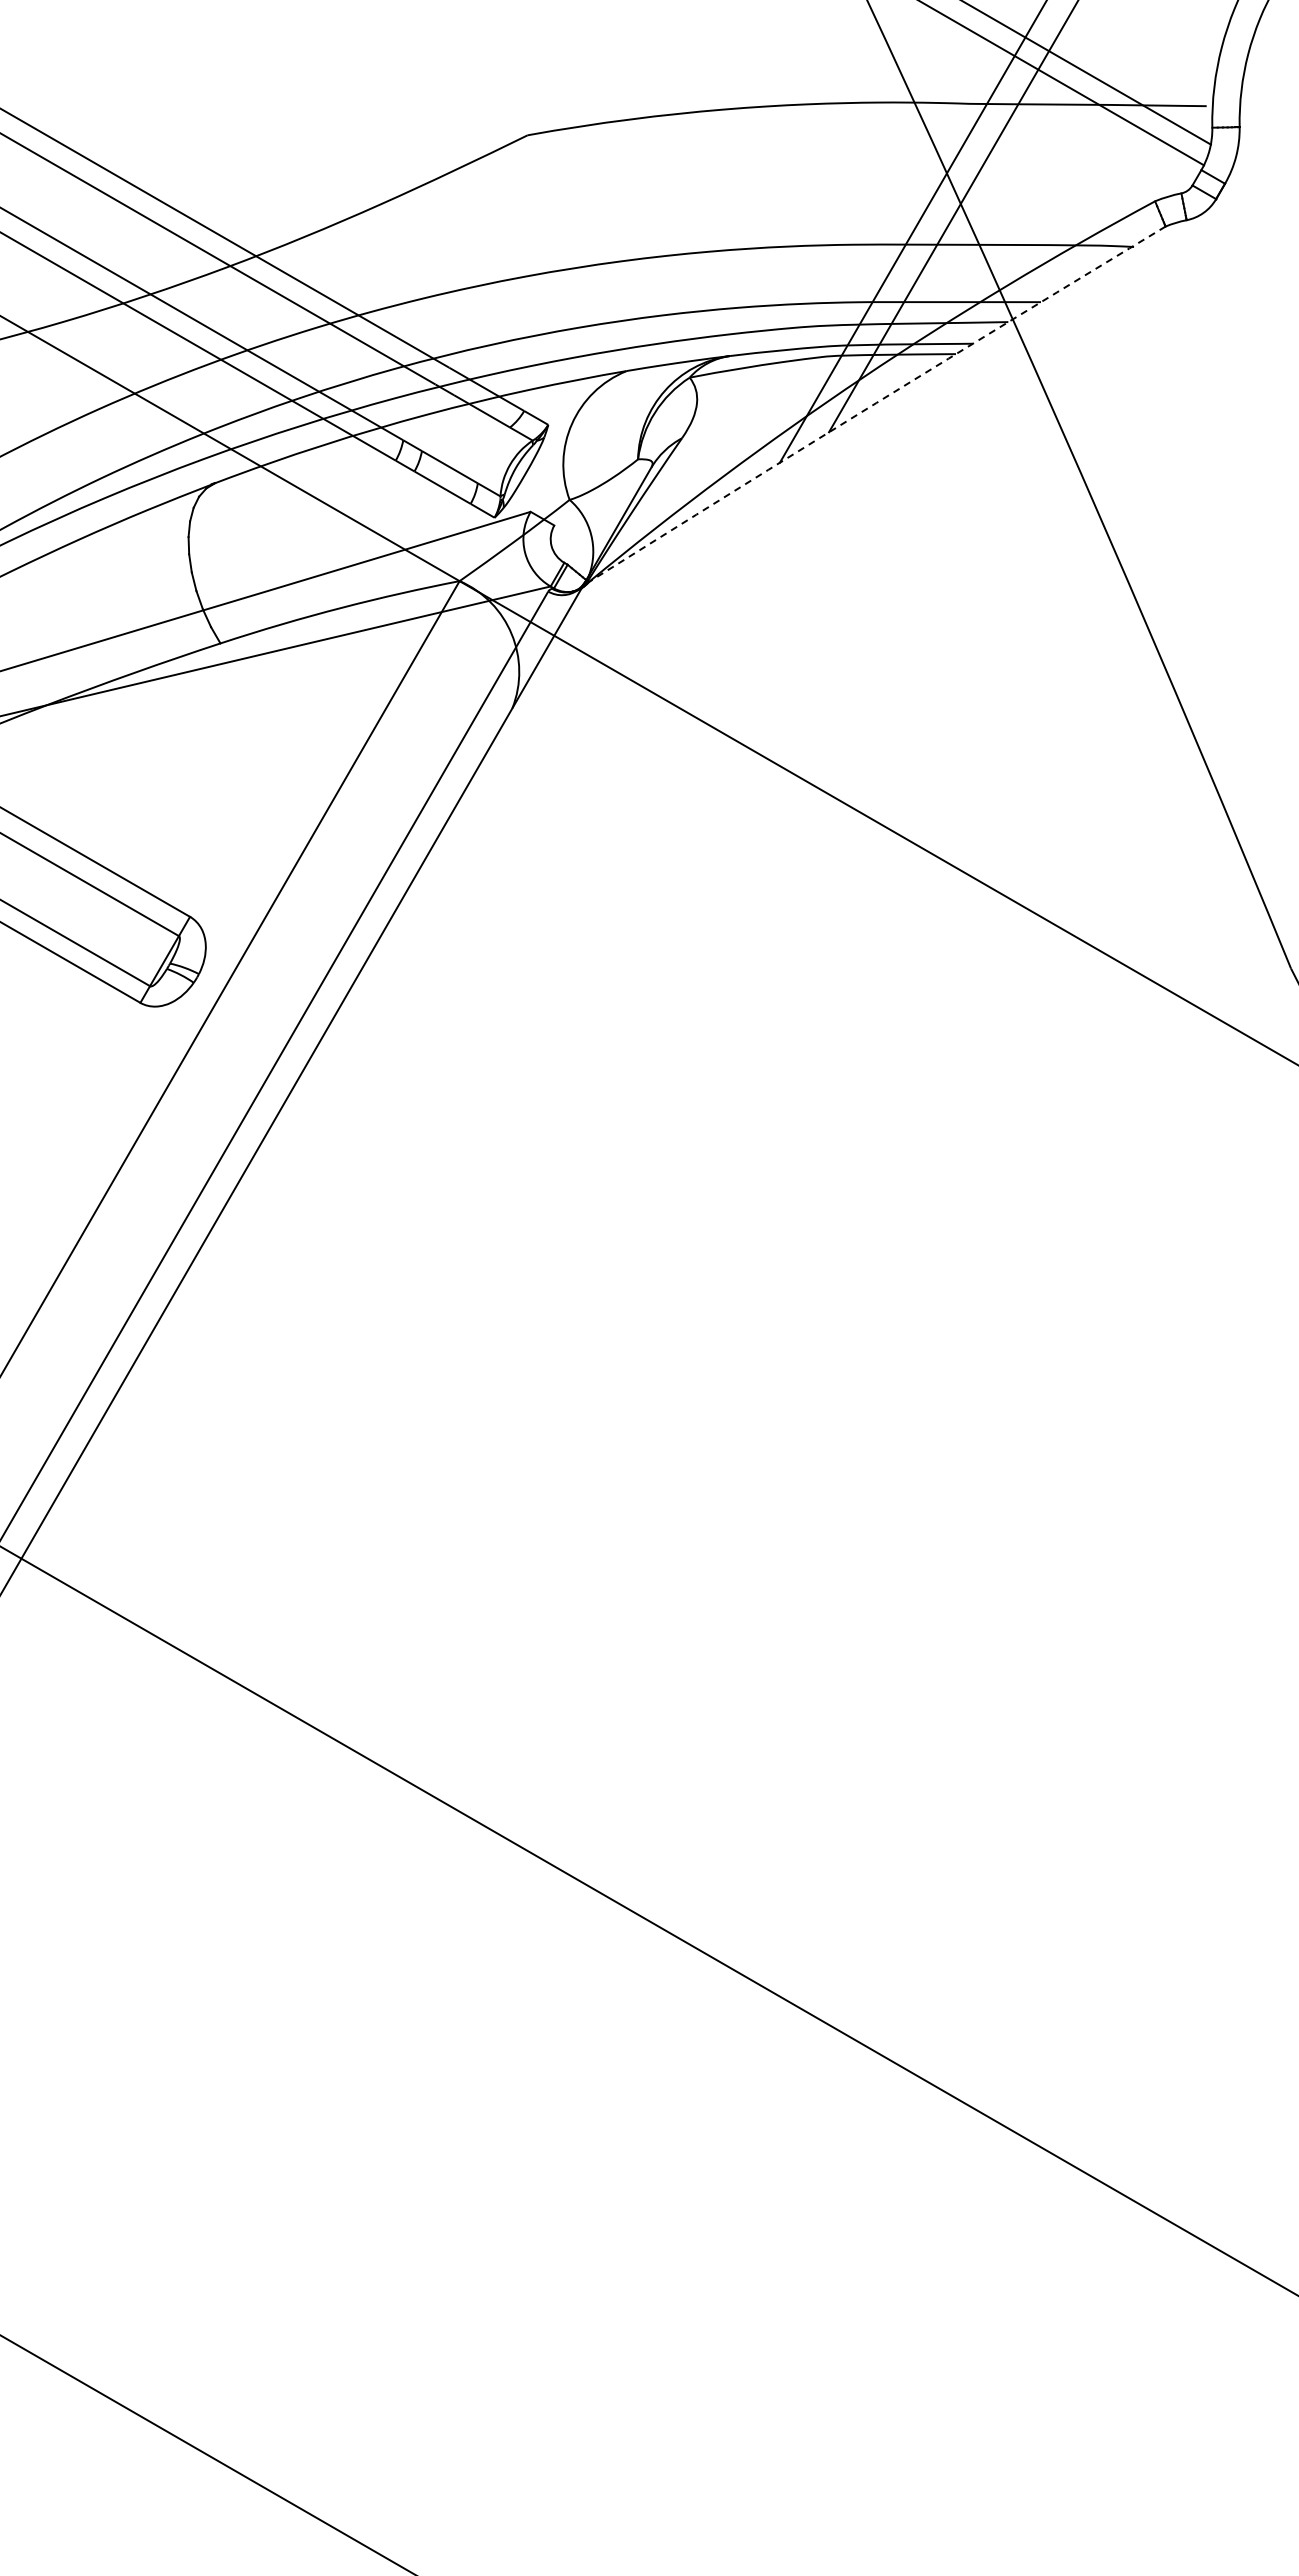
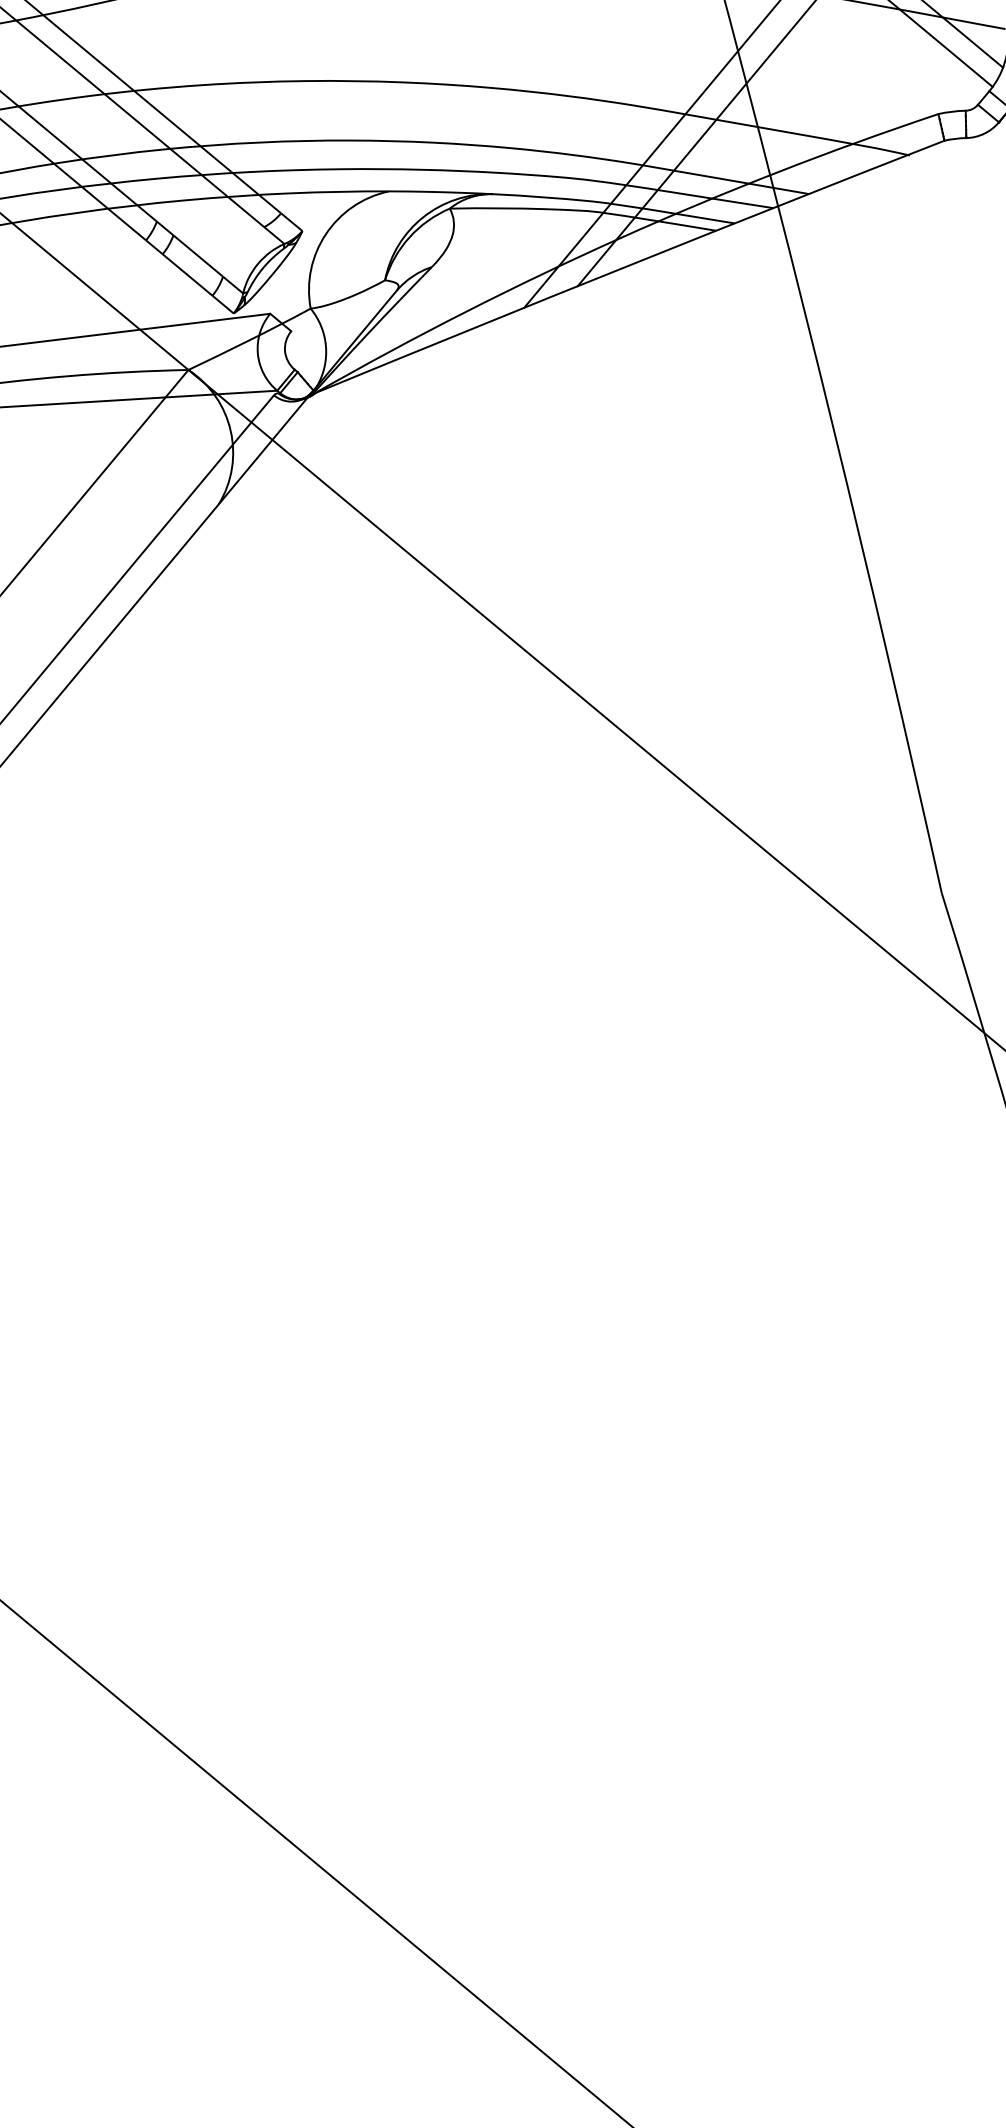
arc: (876, 403) -> (629, 265), dashed -> solid

